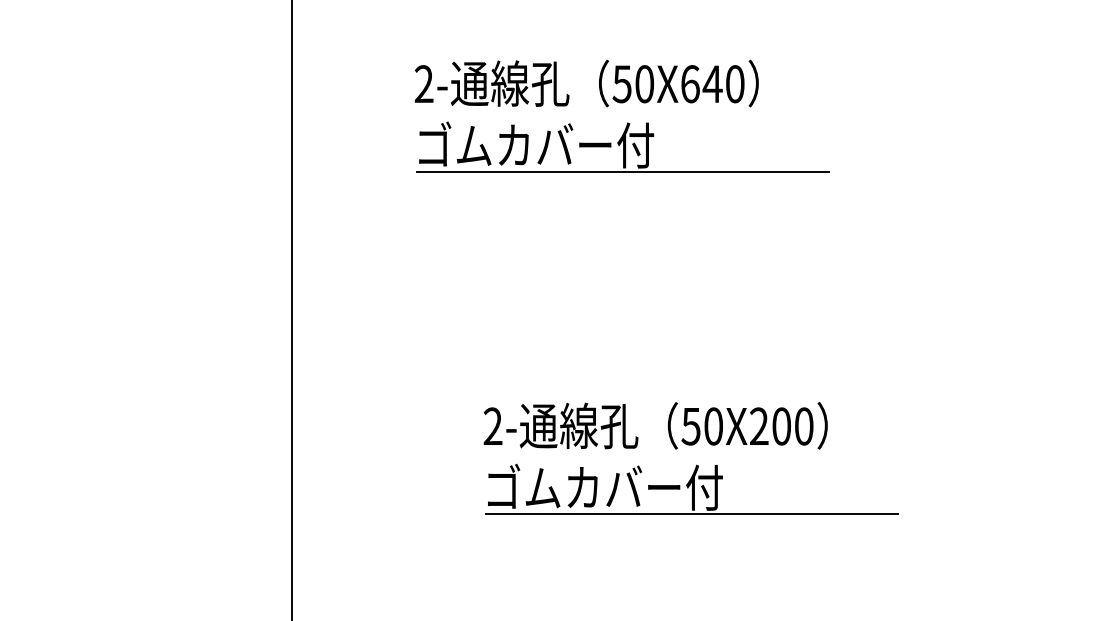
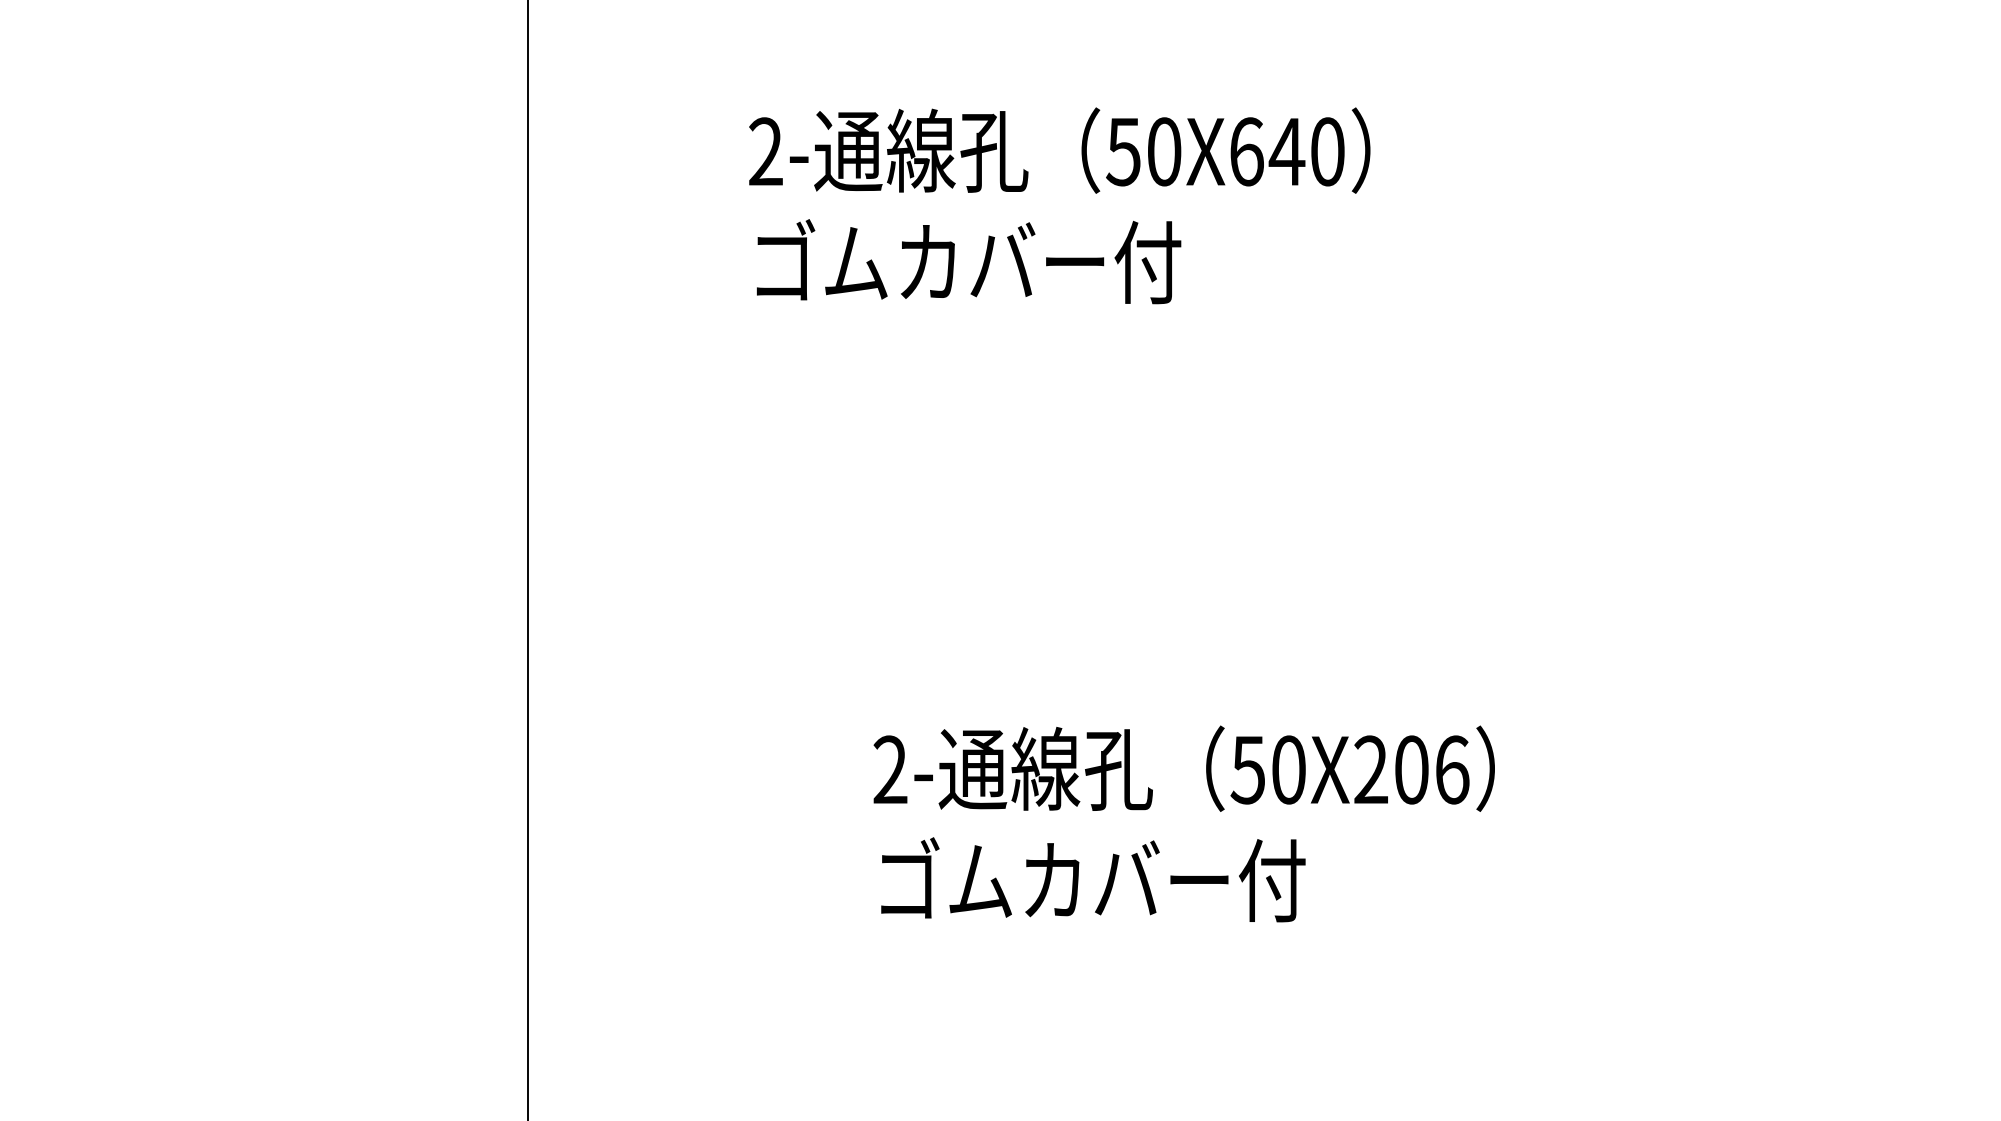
line: (622, 171) -> (1124, 309), removed
text: (804, 426) -> (1452, 769), 50X200 -> 50X206
line: (691, 514) -> (1248, 928), removed

